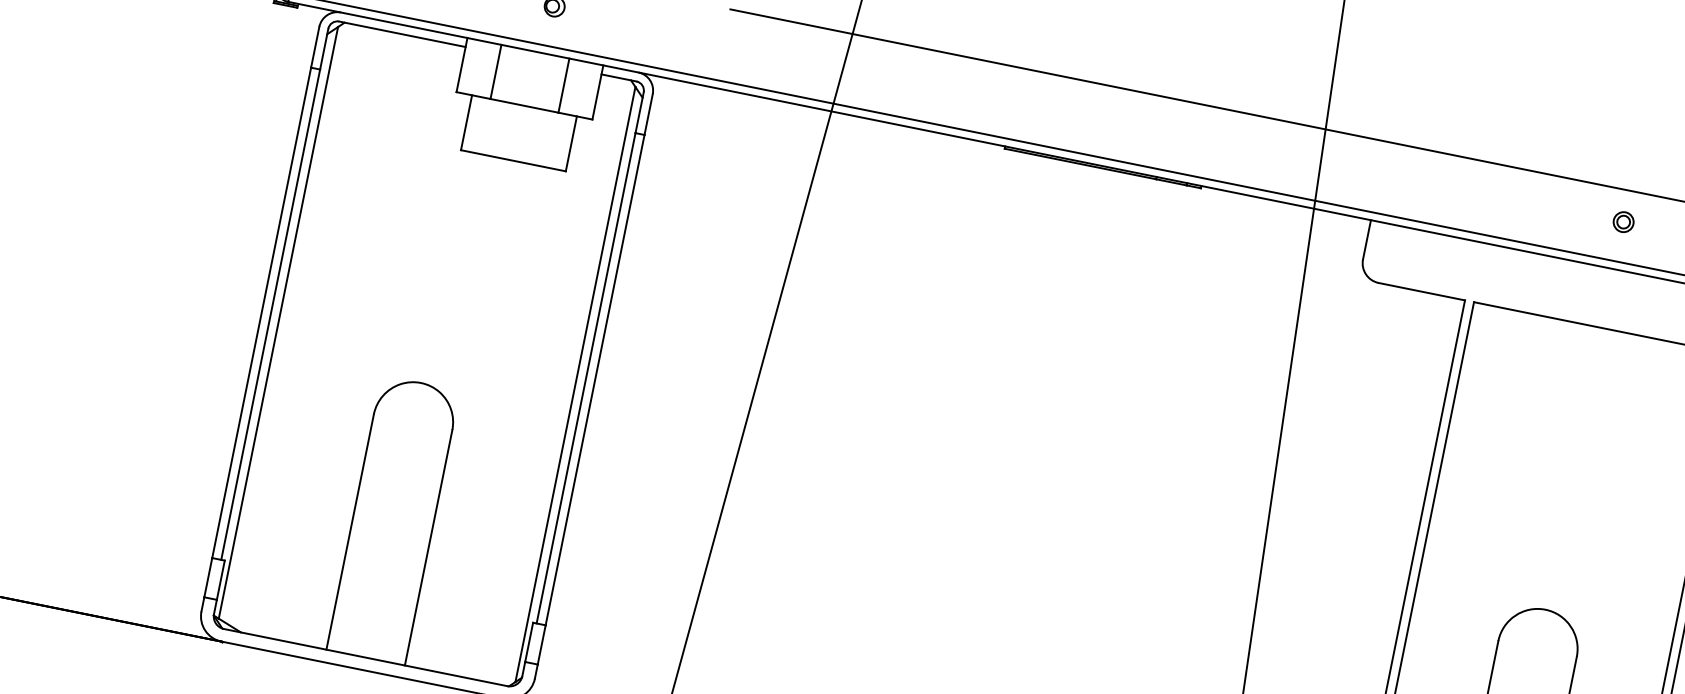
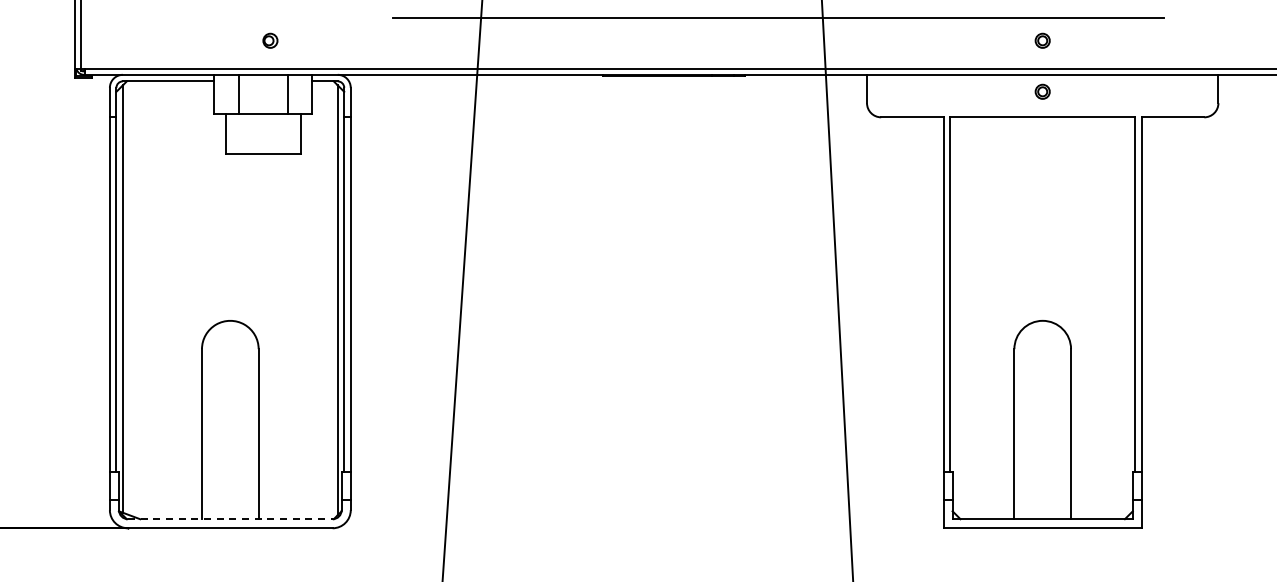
part: (1609, 292) -> (1042, 91), added
line: (365, 658) -> (230, 519), solid -> dashed

